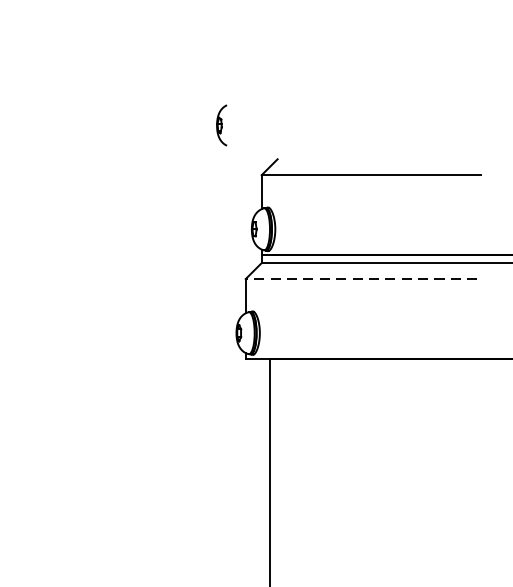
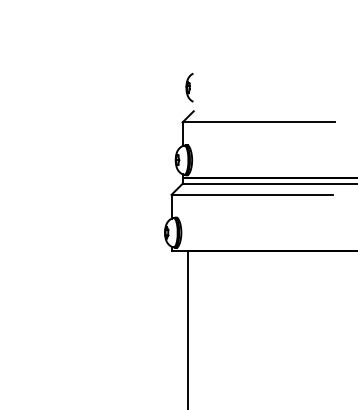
part: (221, 125) -> (189, 87), moved
line: (361, 278) -> (252, 194), dashed -> solid

